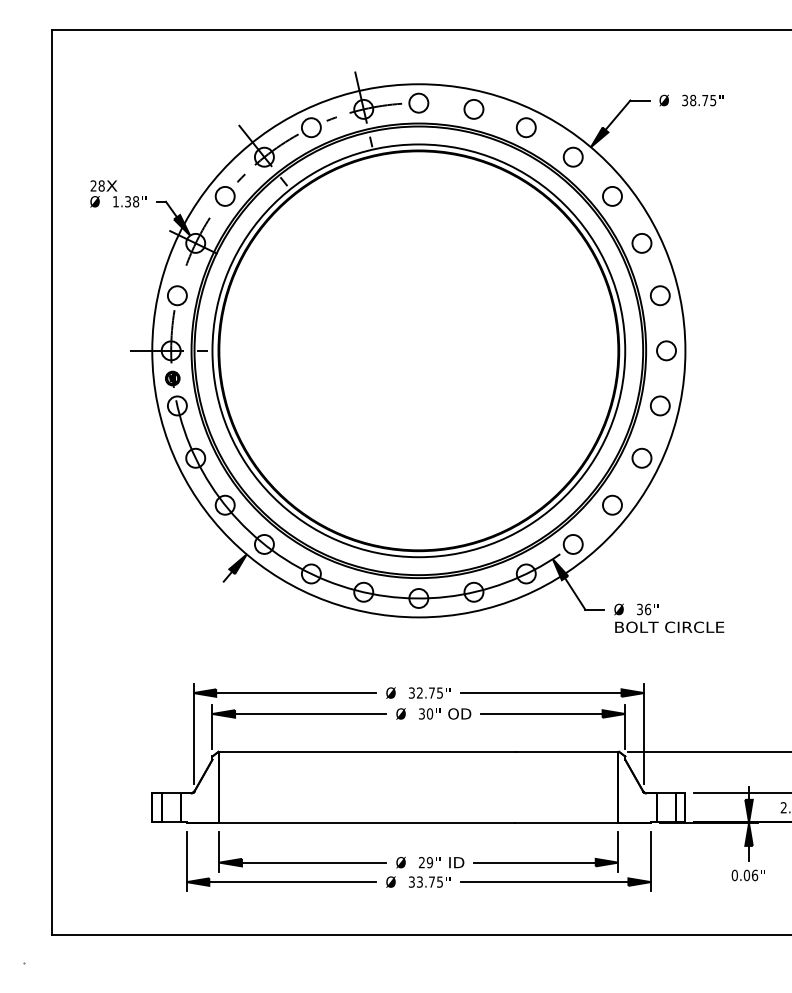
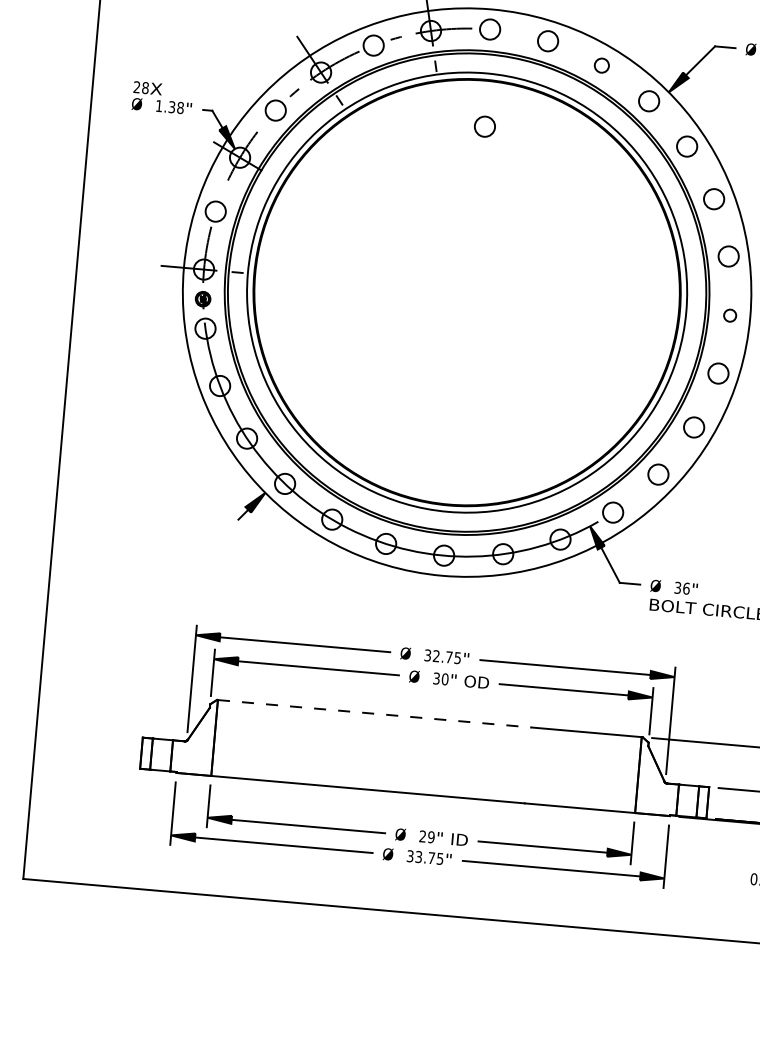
circle: (525, 127) -> (601, 65), size x0.7
circle: (421, 194) -> (484, 126), added
circle: (666, 350) -> (730, 315), size x0.6
line: (366, 751) -> (374, 713), solid -> dashed

